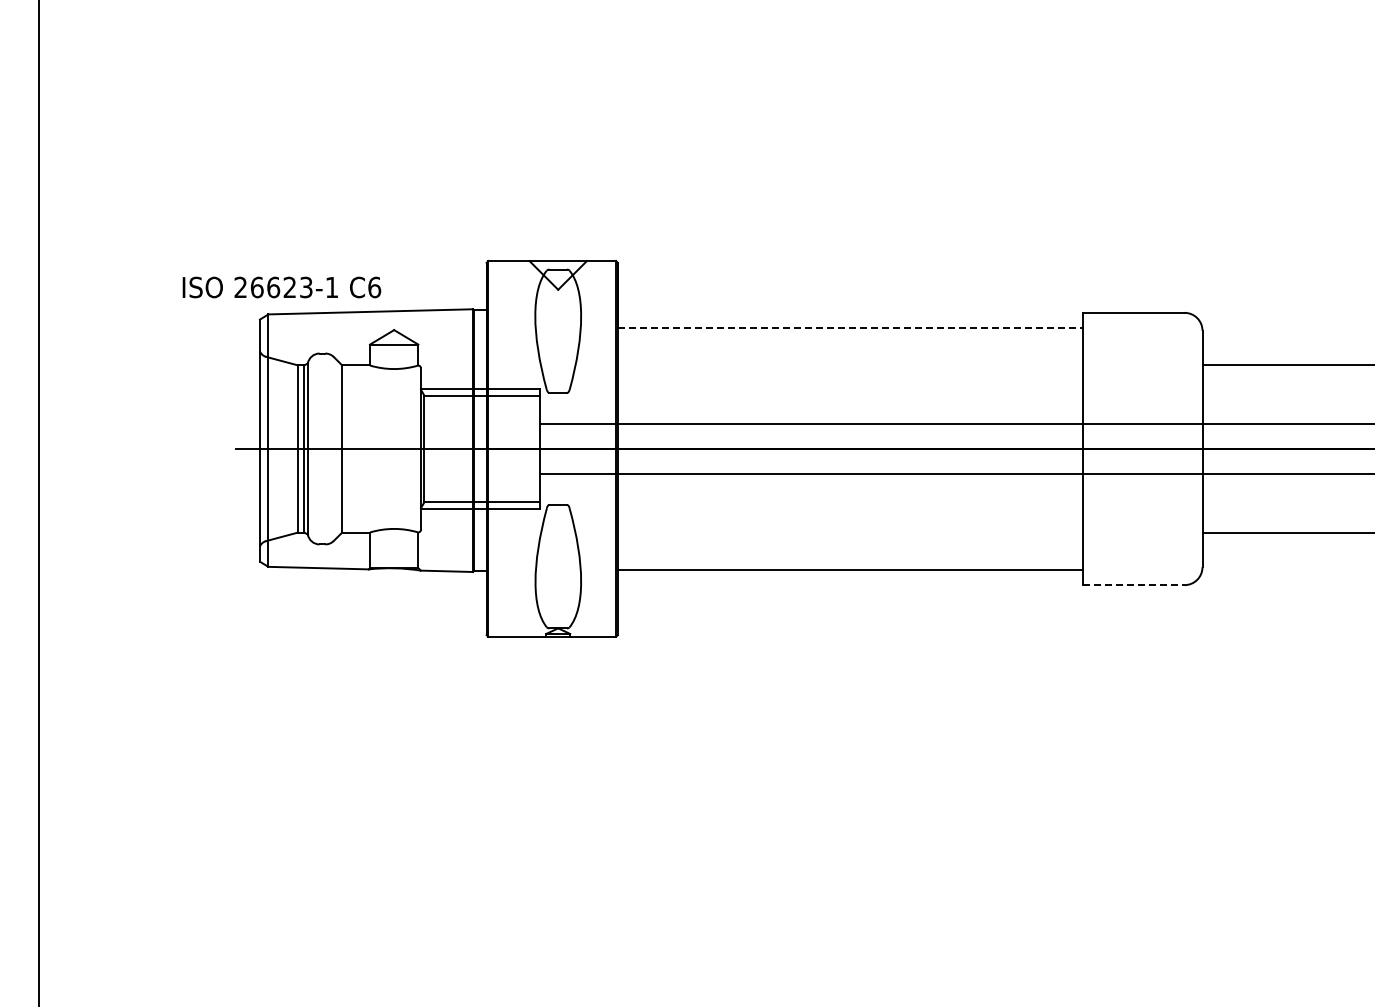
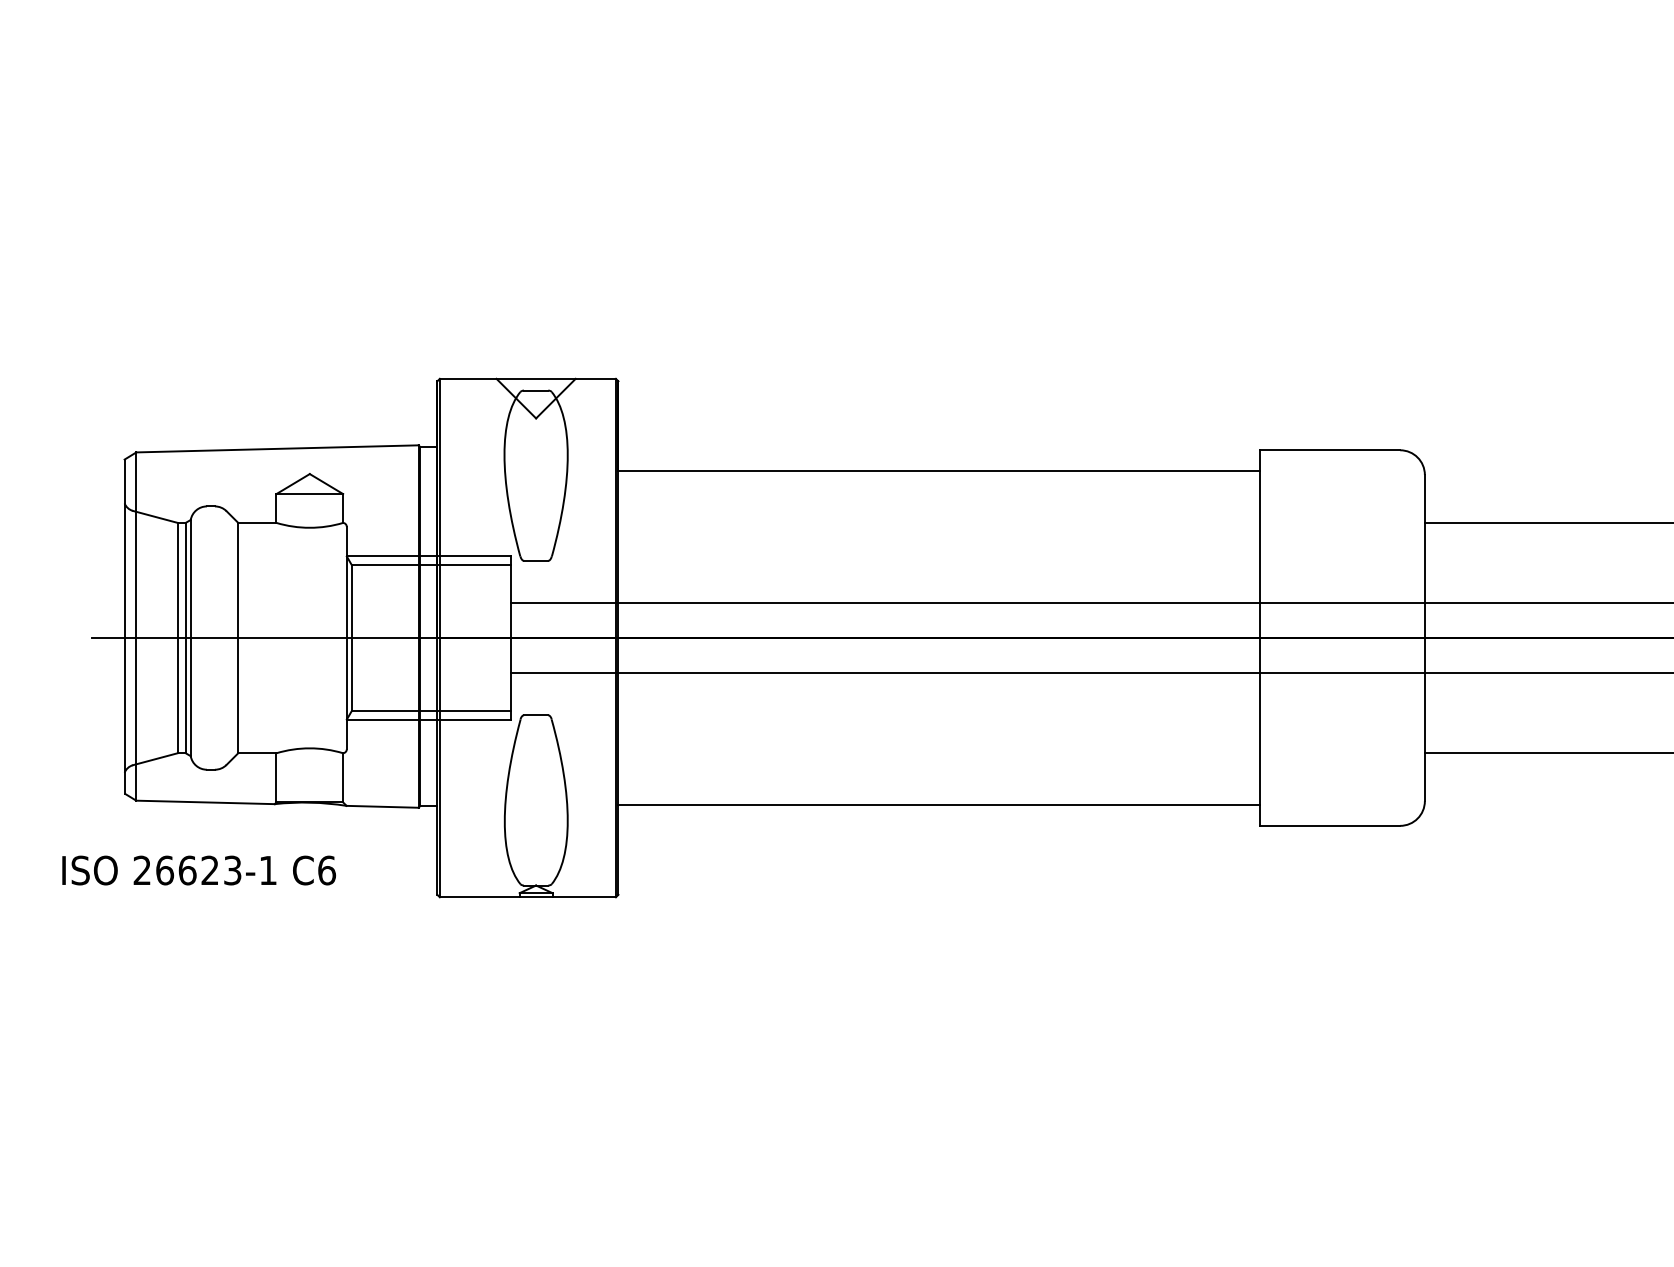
text: (281, 287) -> (198, 870), moved
line: (850, 328) -> (939, 471), dashed -> solid
line: (1133, 585) -> (1329, 826), dashed -> solid

